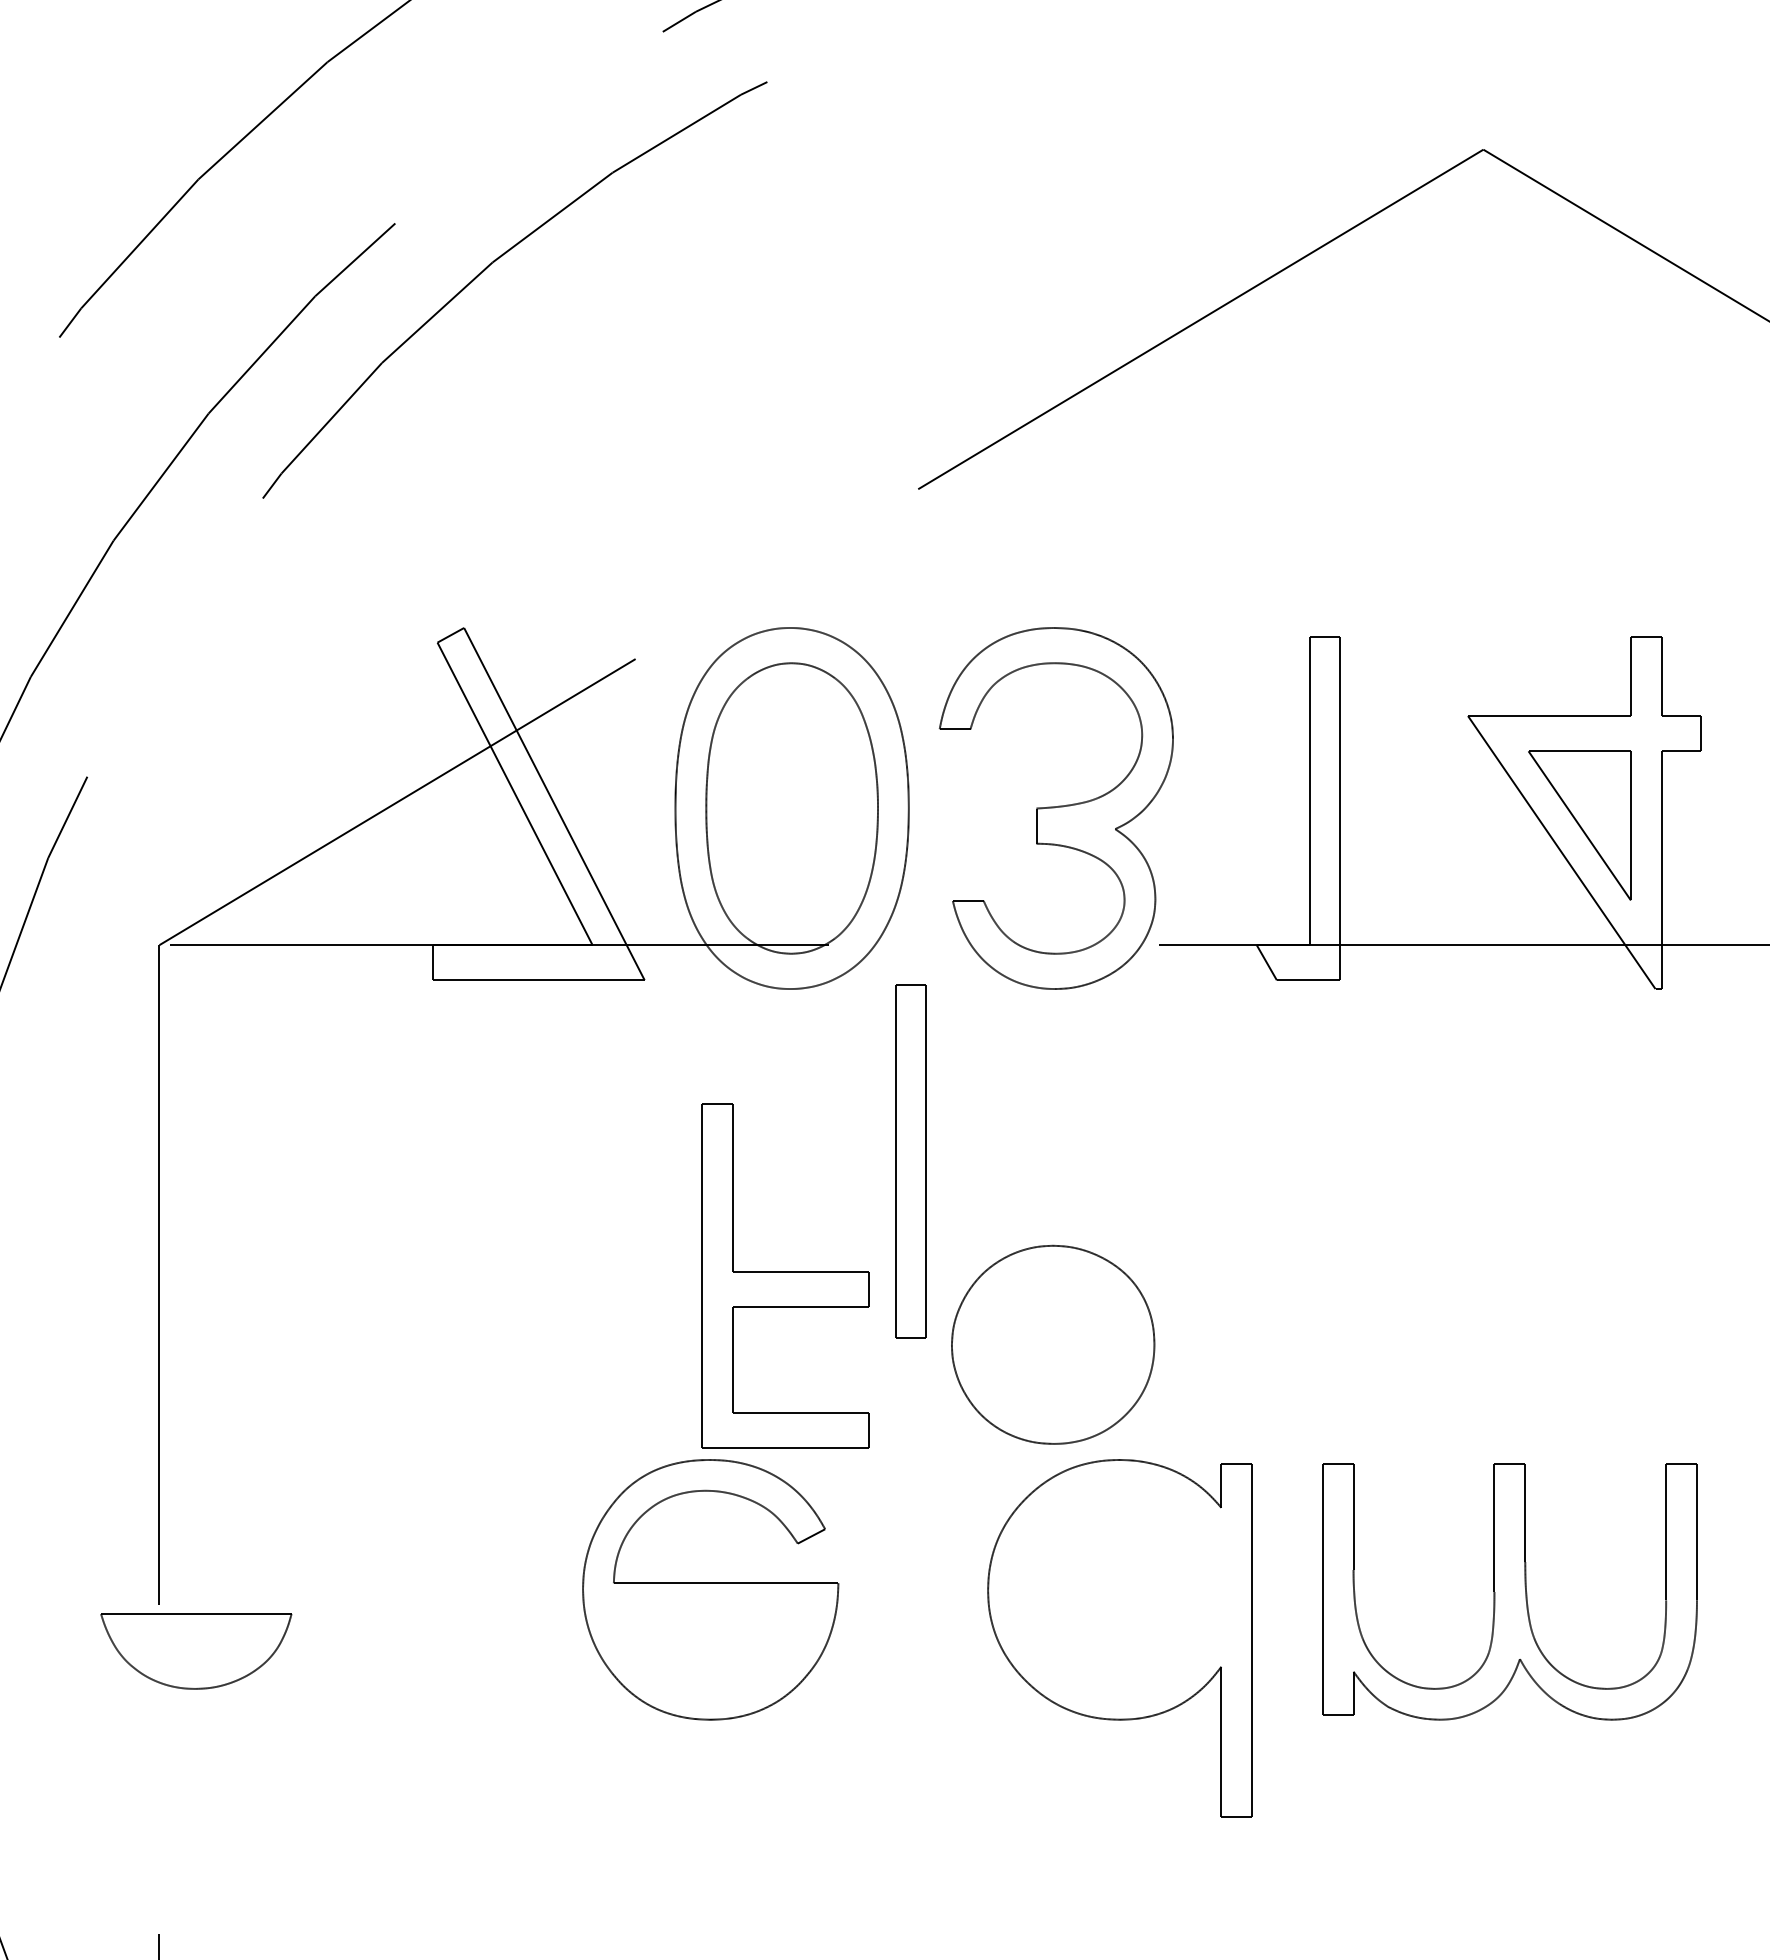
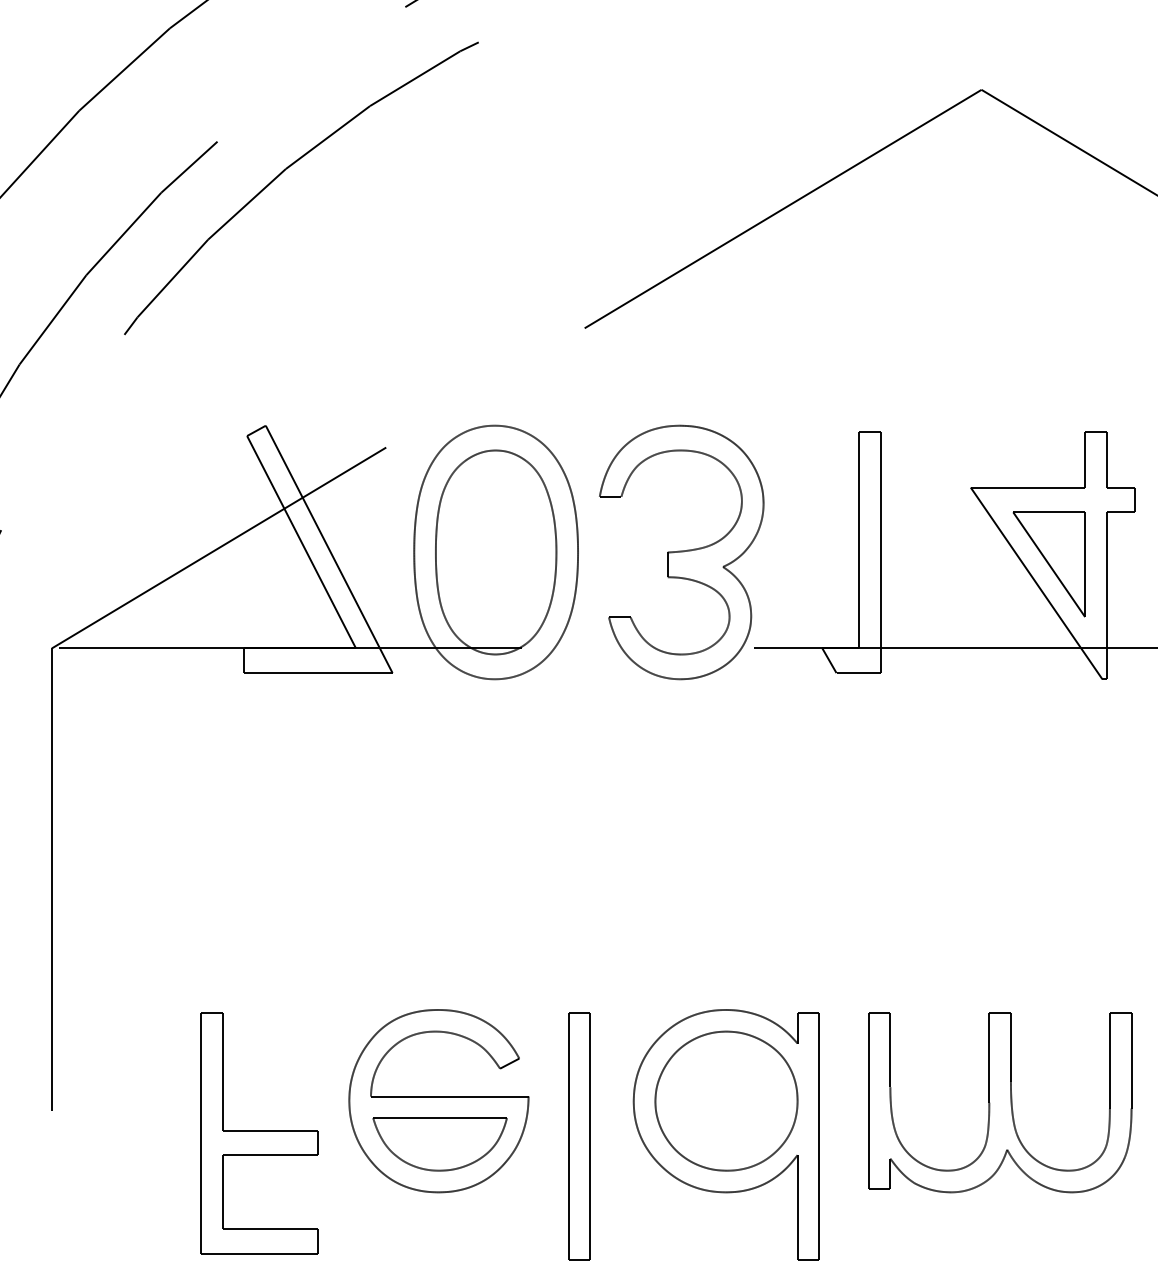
part: (910, 1161) -> (579, 1136), moved
part: (785, 1275) -> (259, 1133), moved
part: (1053, 1344) -> (726, 1100), moved
part: (196, 1651) -> (440, 1144), moved

